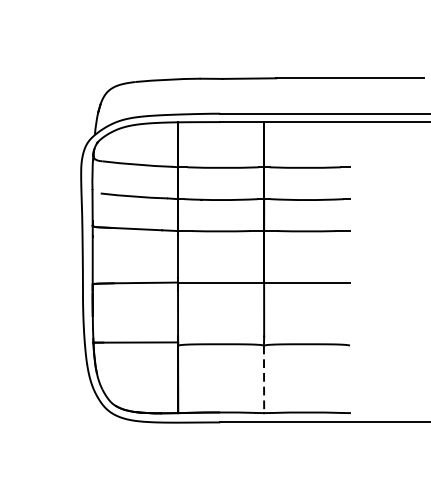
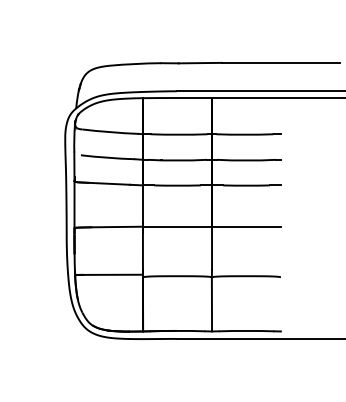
line: (263, 379) -> (211, 304), dashed -> solid

